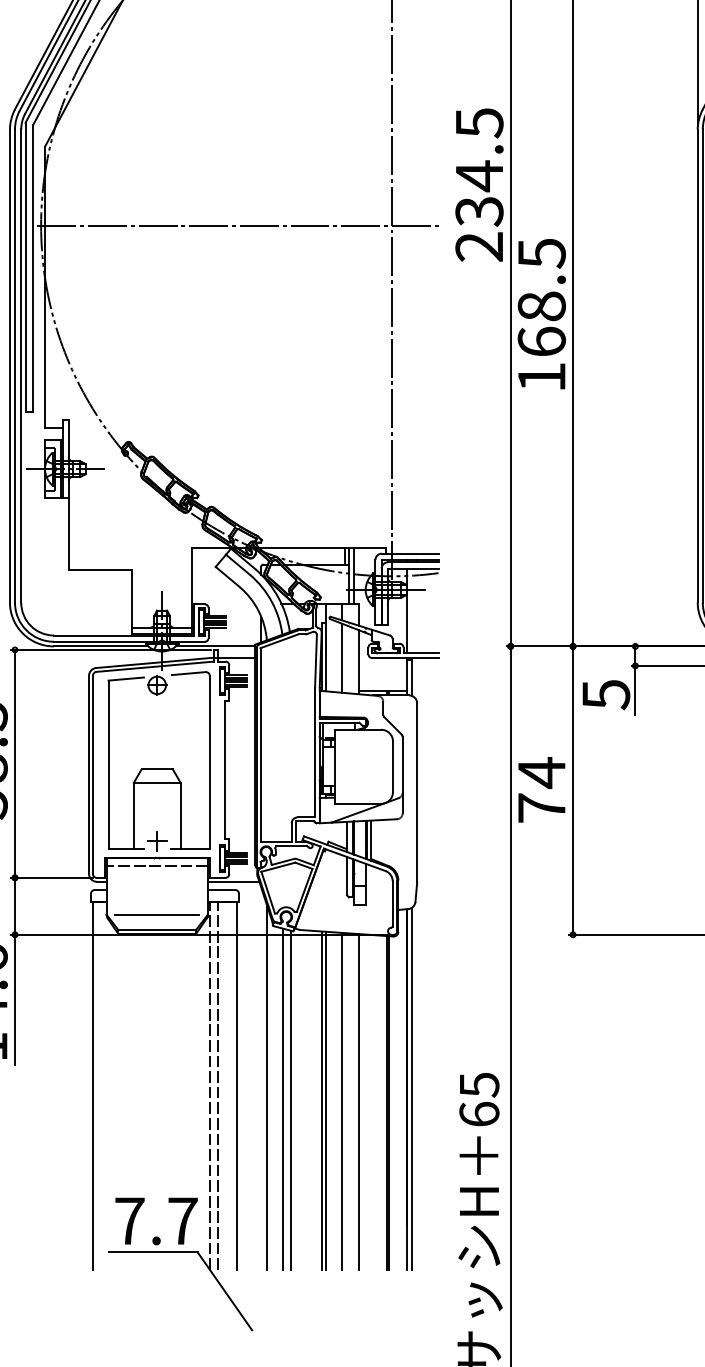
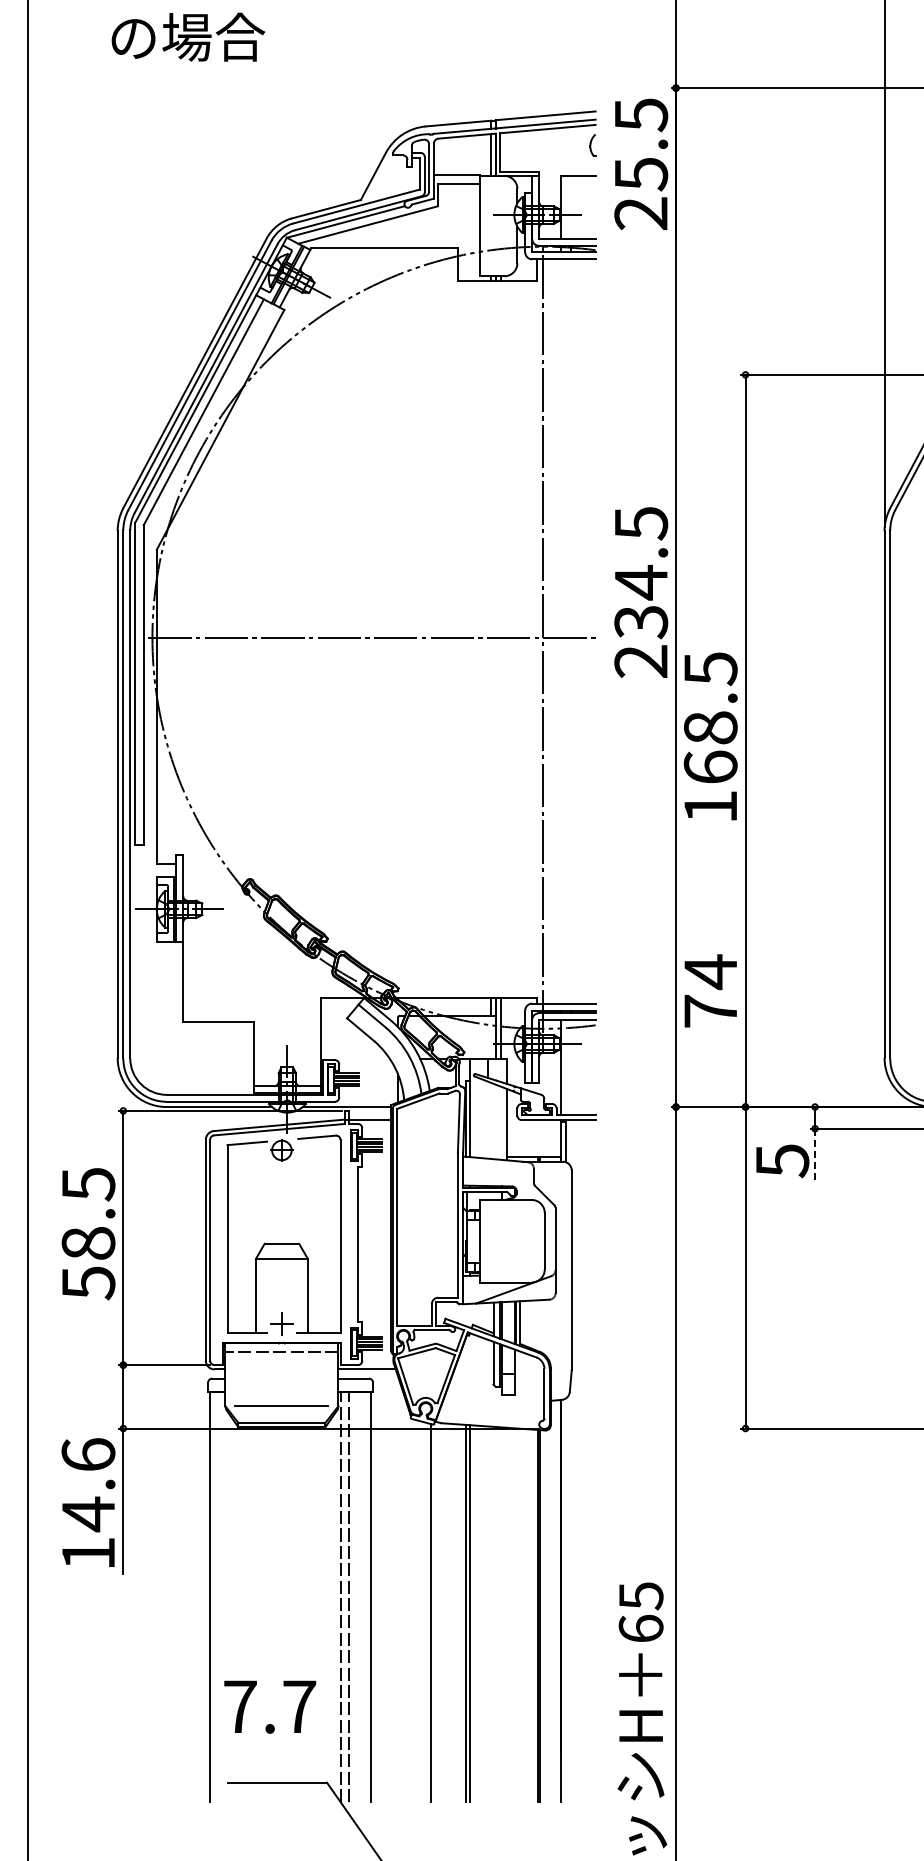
line: (341, 657) -> (487, 1119), removed
line: (635, 690) -> (815, 1156), solid -> dashed
text: (541, 789) -> (710, 990), moved
line: (267, 1088) -> (404, 1599), removed
line: (412, 1088) -> (566, 1600), removed
line: (283, 1098) -> (422, 1611), removed
line: (341, 1101) -> (487, 1614), removed
line: (359, 1101) -> (507, 1614), removed
text: (156, 1220) -> (270, 1706), moved

